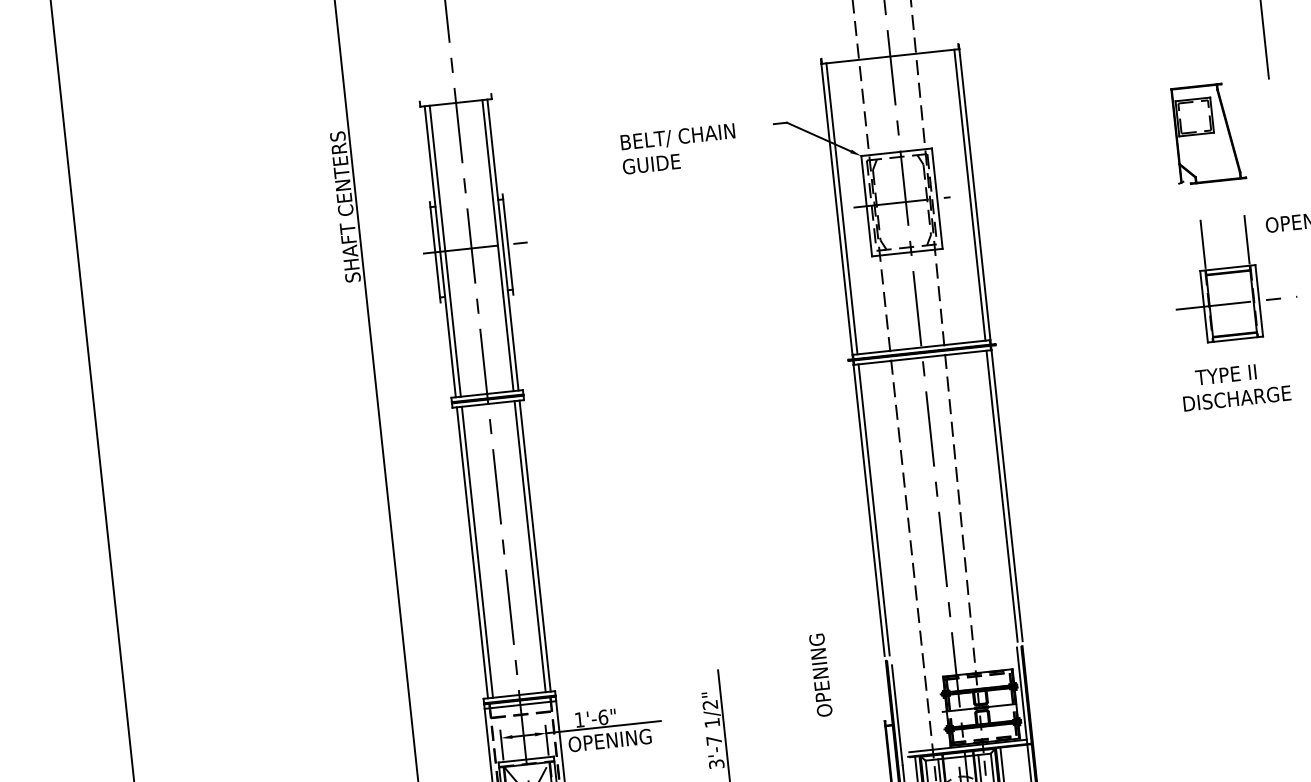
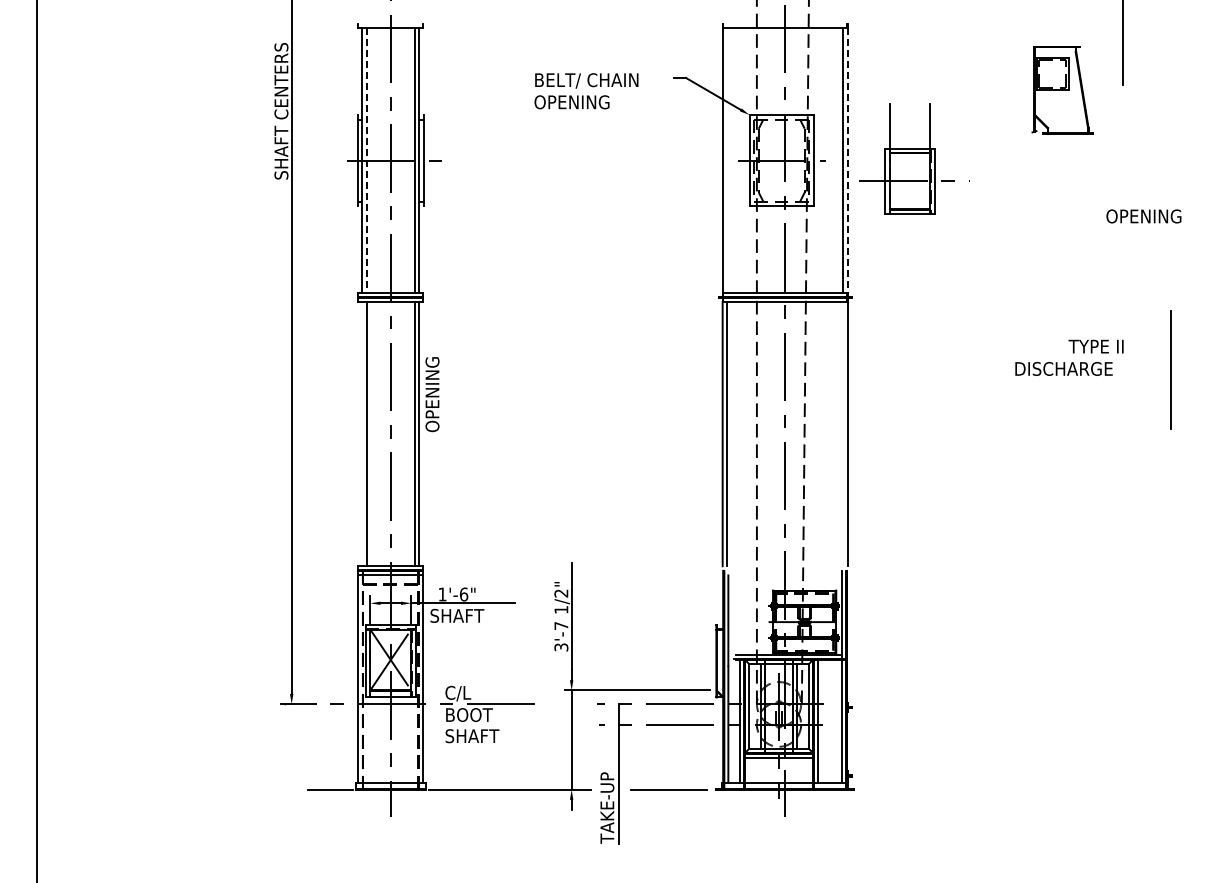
part: (1207, 134) -> (1062, 90), moved
text: (665, 162) -> (573, 102), GUIDE -> OPENING
line: (974, 197) -> (847, 163), solid -> dashed
line: (842, 208) -> (727, 160), removed
line: (444, 252) -> (366, 161), solid -> dashed
part: (1233, 278) -> (914, 158), moved
text: (1225, 374) -> (1095, 346), moved
line: (1002, 495) -> (843, 433), removed
line: (472, 552) -> (362, 433), removed
text: (820, 675) -> (432, 394), moved
text: (609, 740) -> (467, 615), OPENING -> SHAFT

